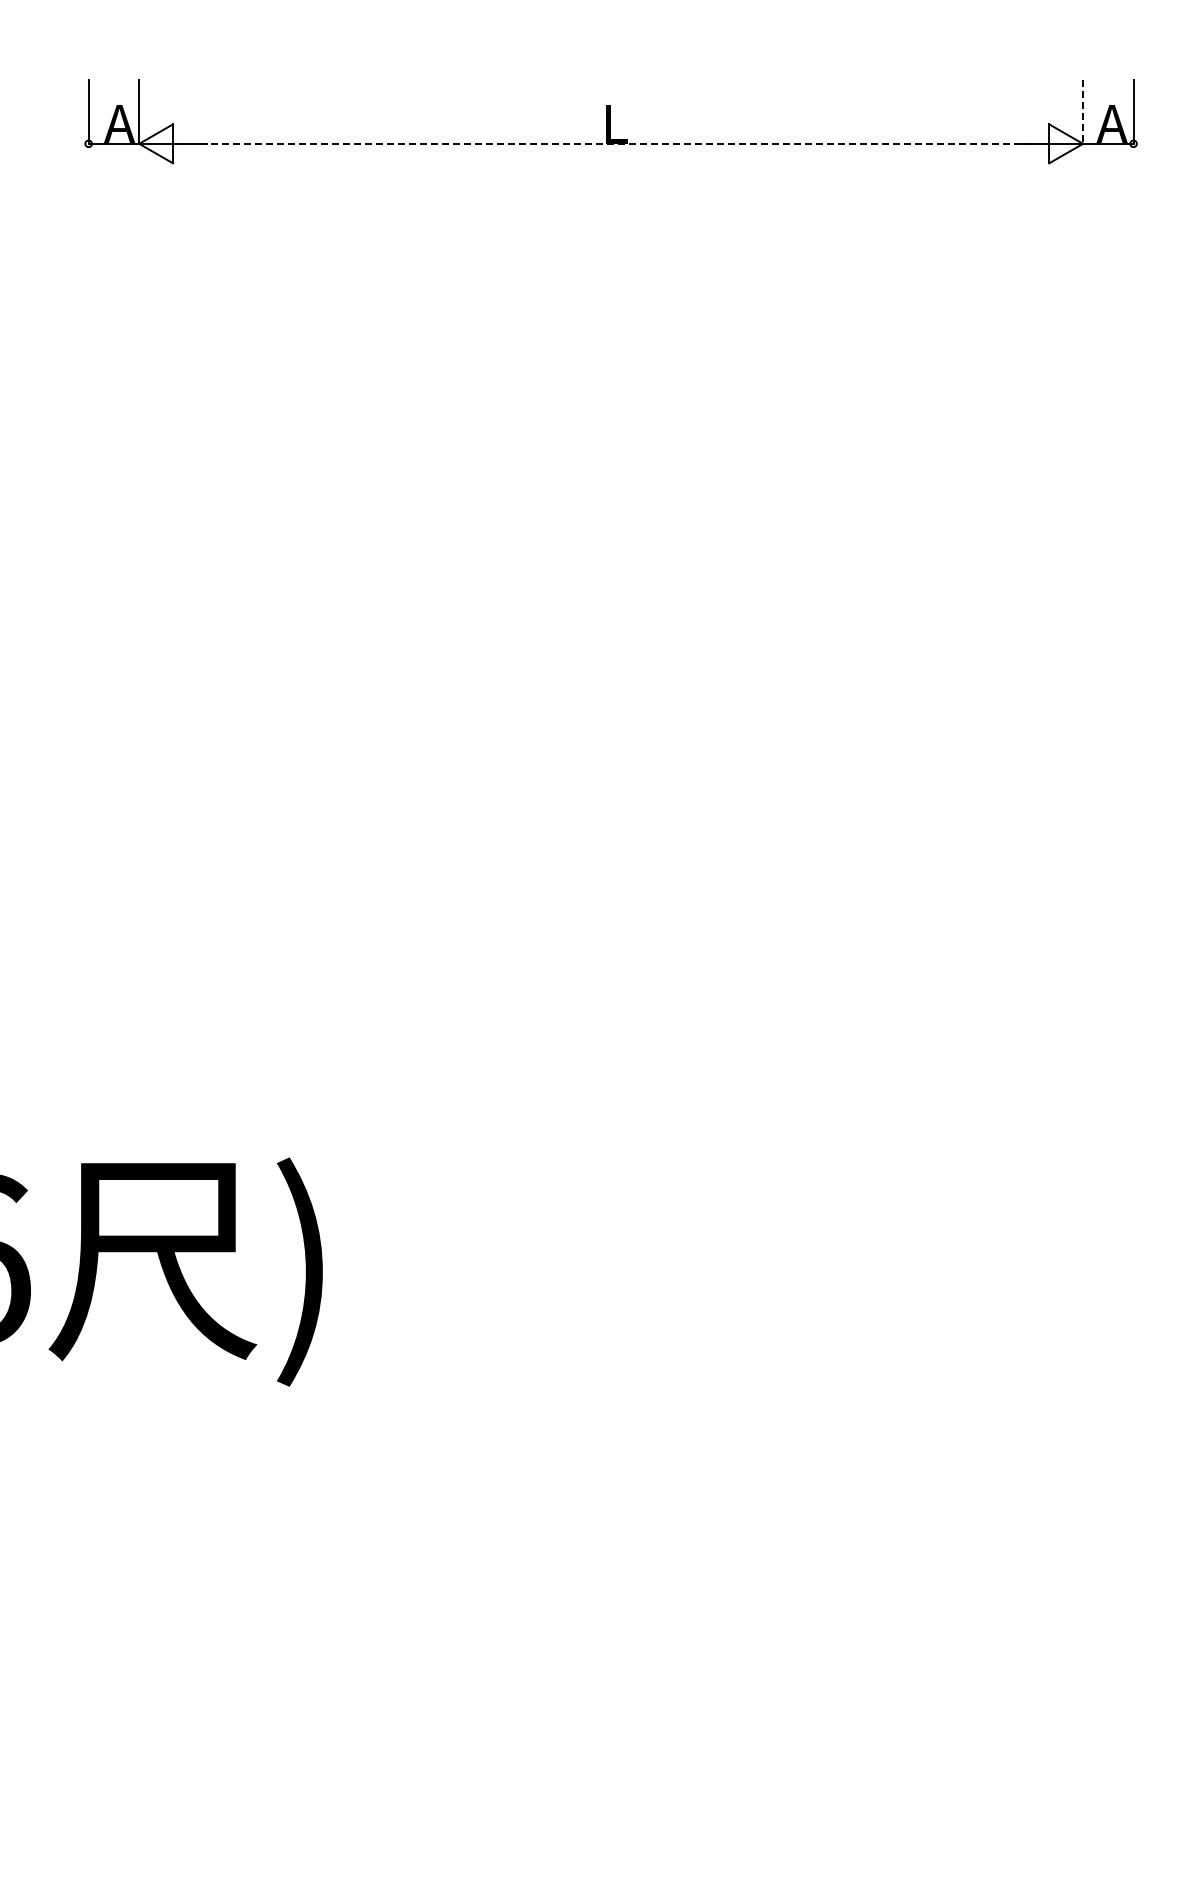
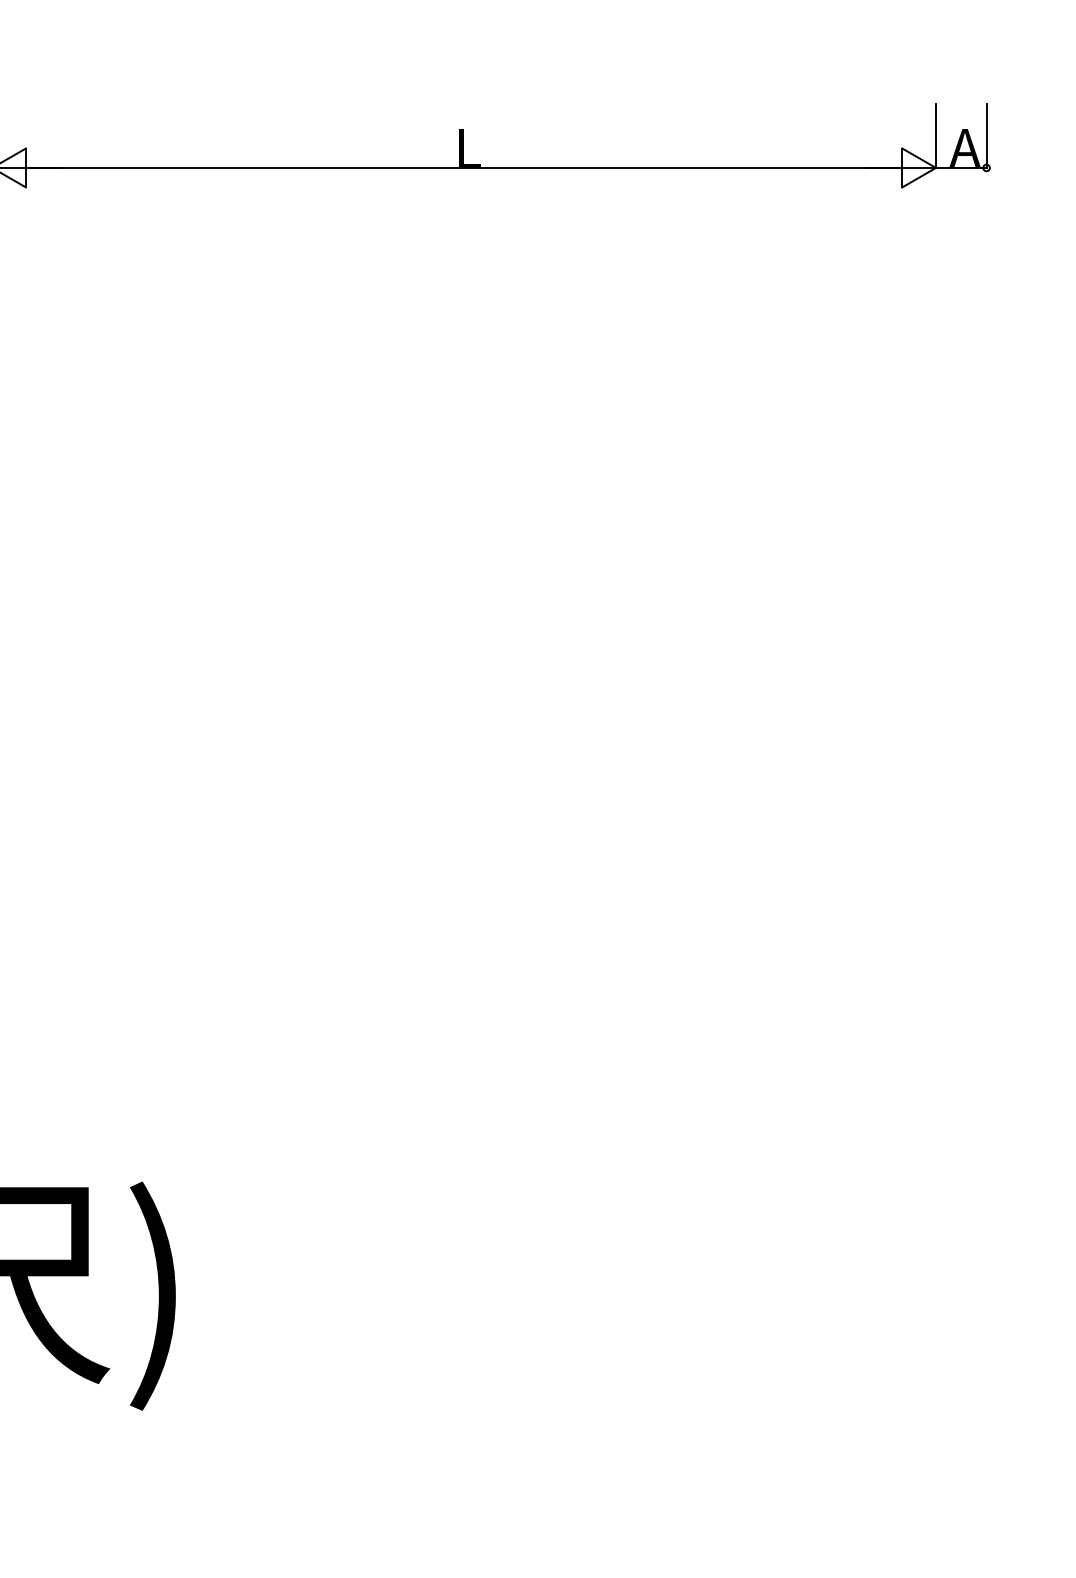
line: (1083, 112) -> (936, 136), dashed -> solid
line: (611, 143) -> (464, 167), dashed -> solid

